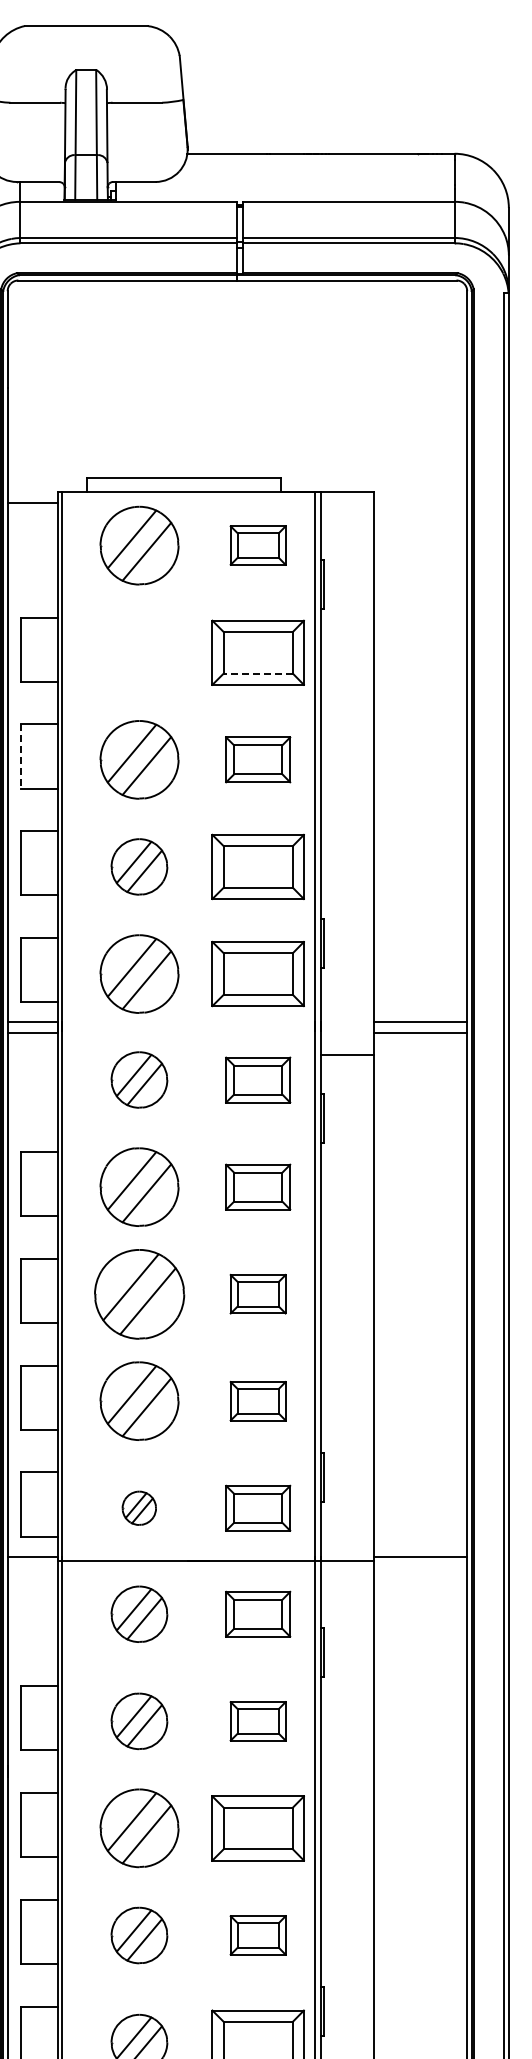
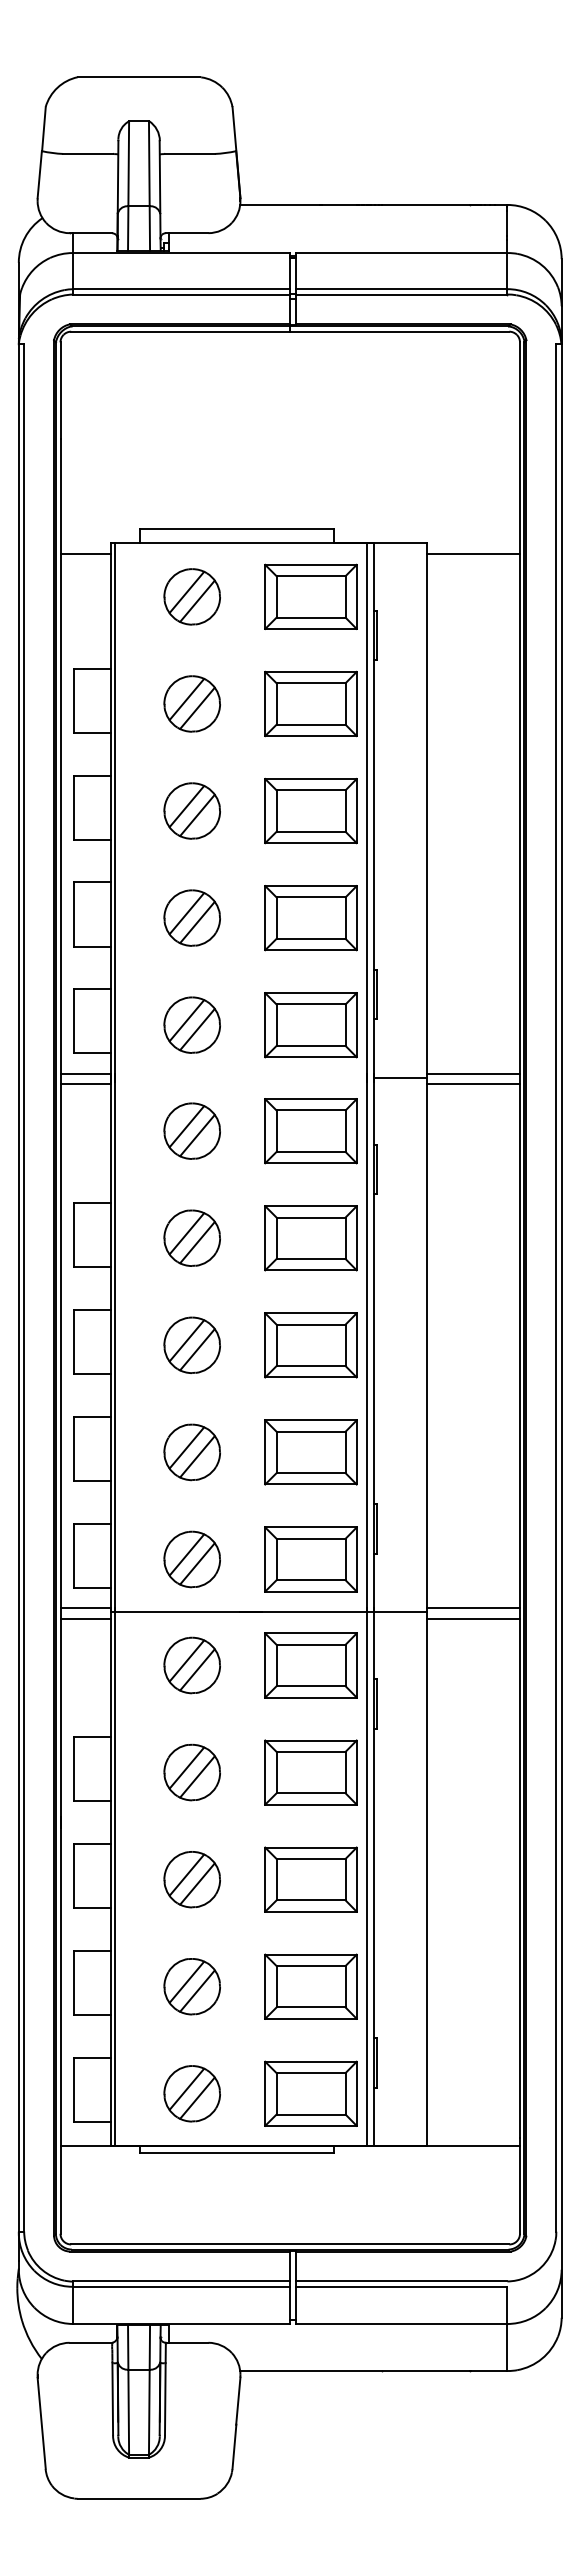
line: (419, 503) -> (472, 554), added
part: (138, 545) -> (191, 596), size x0.71
part: (257, 545) -> (310, 596), size x1.67
part: (138, 652) -> (191, 703), added
line: (258, 673) -> (311, 724), dashed -> solid
line: (20, 757) -> (73, 808), dashed -> solid
part: (138, 759) -> (191, 810), size x0.71
part: (257, 759) -> (310, 810), size x1.43
part: (138, 973) -> (191, 1024), size x0.71
line: (346, 1054) -> (399, 1077), moved
part: (257, 1080) -> (310, 1131), size x1.43
part: (138, 1186) -> (191, 1237), size x0.71
part: (257, 1187) -> (310, 1238), size x1.43
part: (138, 1293) -> (191, 1344), size x0.62
part: (257, 1294) -> (310, 1345), size x1.67
part: (138, 1401) -> (191, 1452), size x0.71
part: (257, 1401) -> (310, 1452), size x1.67
part: (138, 1508) -> (191, 1559), size x1.67
part: (257, 1508) -> (310, 1559), size x1.43
line: (32, 1567) -> (85, 1618), added
line: (419, 1567) -> (472, 1618), added
part: (257, 1614) -> (310, 1665), size x1.43
part: (257, 1721) -> (310, 1772), size x1.67
part: (138, 1828) -> (191, 1879), size x0.71
part: (257, 1935) -> (310, 1986), size x1.67

